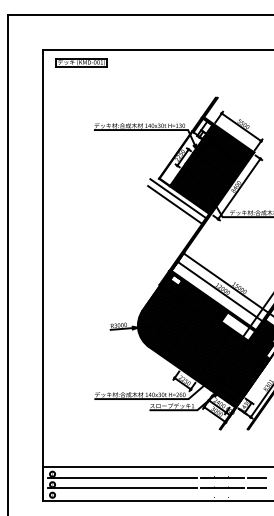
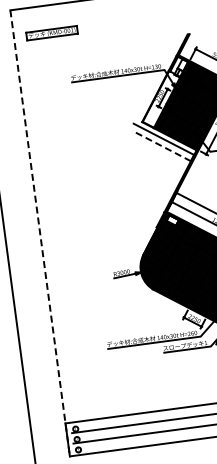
part: (81, 62) -> (52, 33), moved
line: (174, 204) -> (160, 145), solid -> dashed
line: (43, 276) -> (40, 234), solid -> dashed

